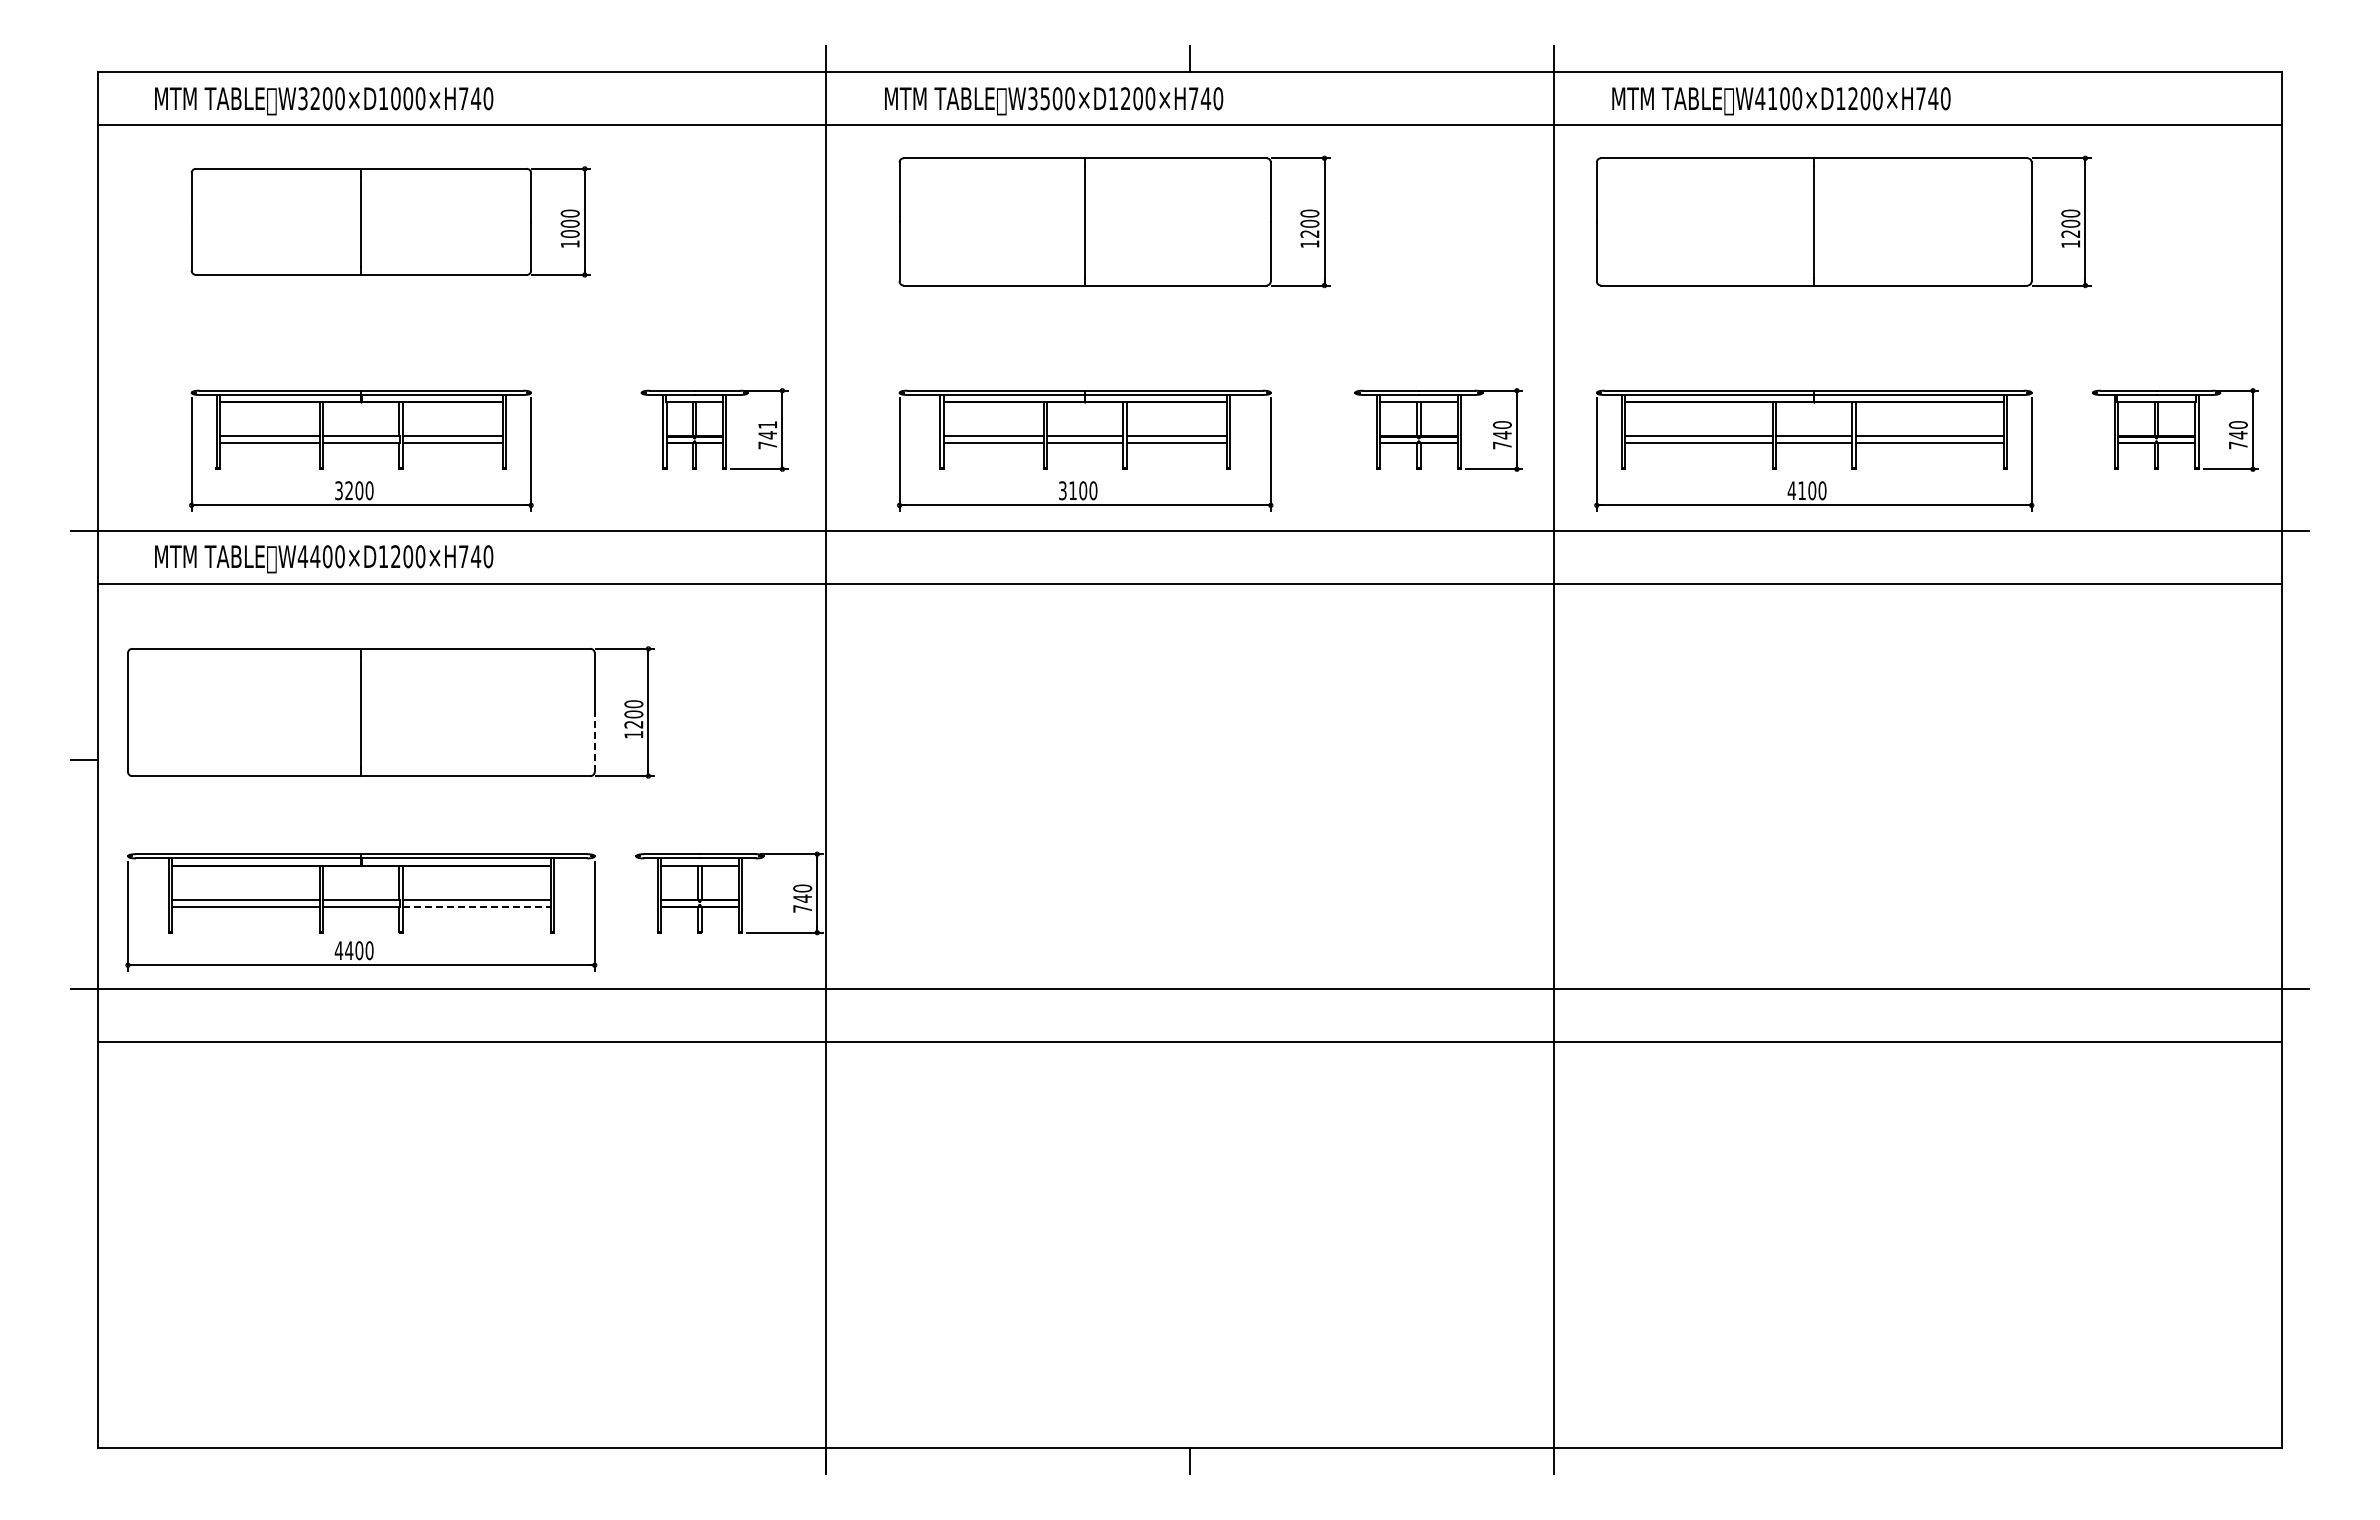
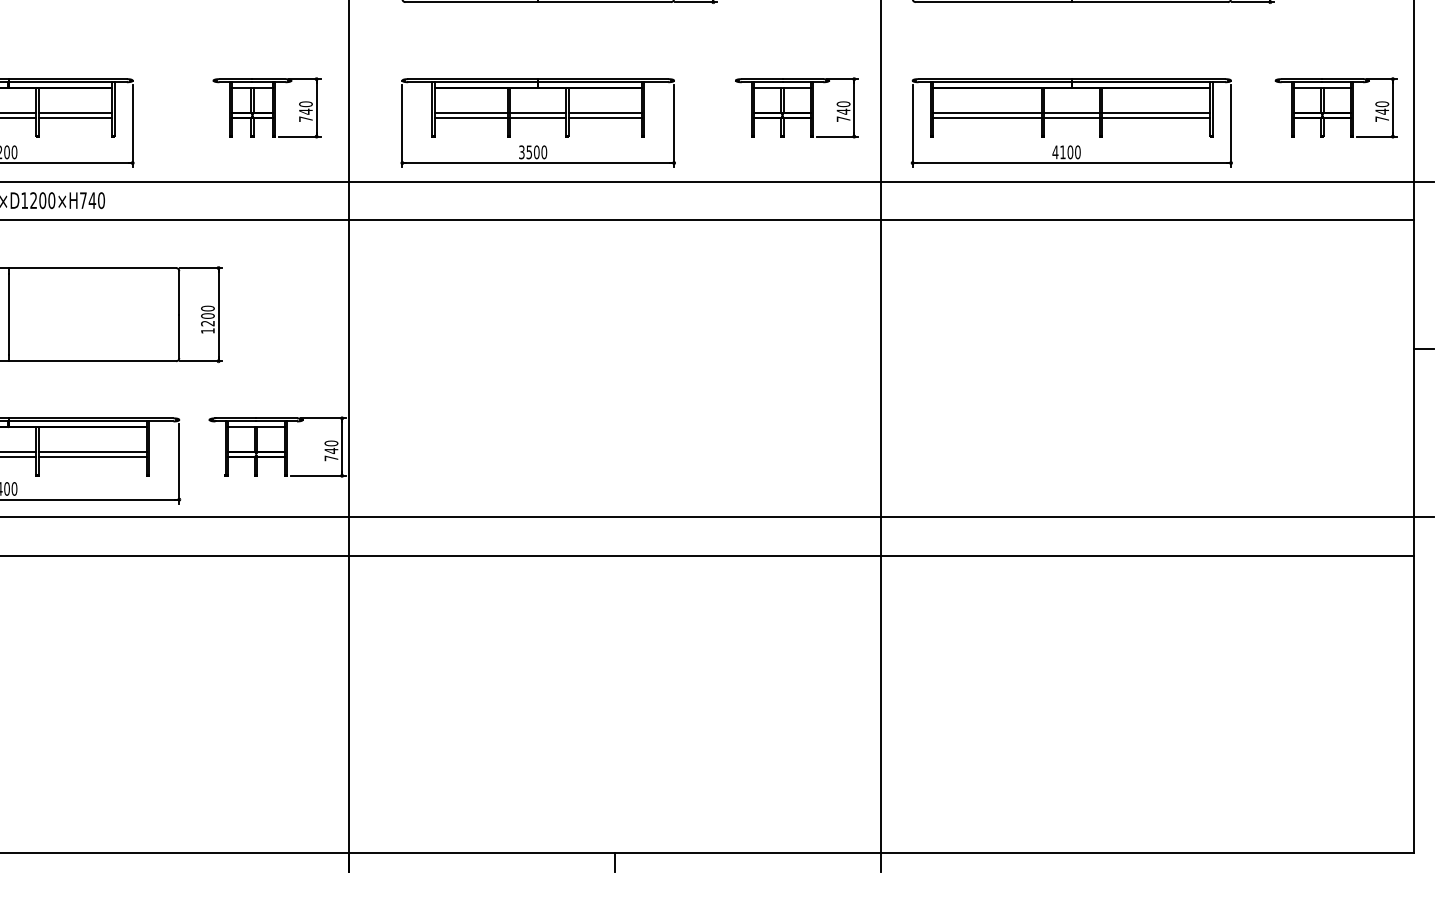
text: (767, 424) -> (305, 103), 741 -> 740
text: (1072, 490) -> (528, 152), 3100 -> 3500
line: (594, 742) -> (179, 336), dashed -> solid
line: (2295, 760) -> (1424, 349), added
line: (476, 906) -> (92, 456), dashed -> solid

